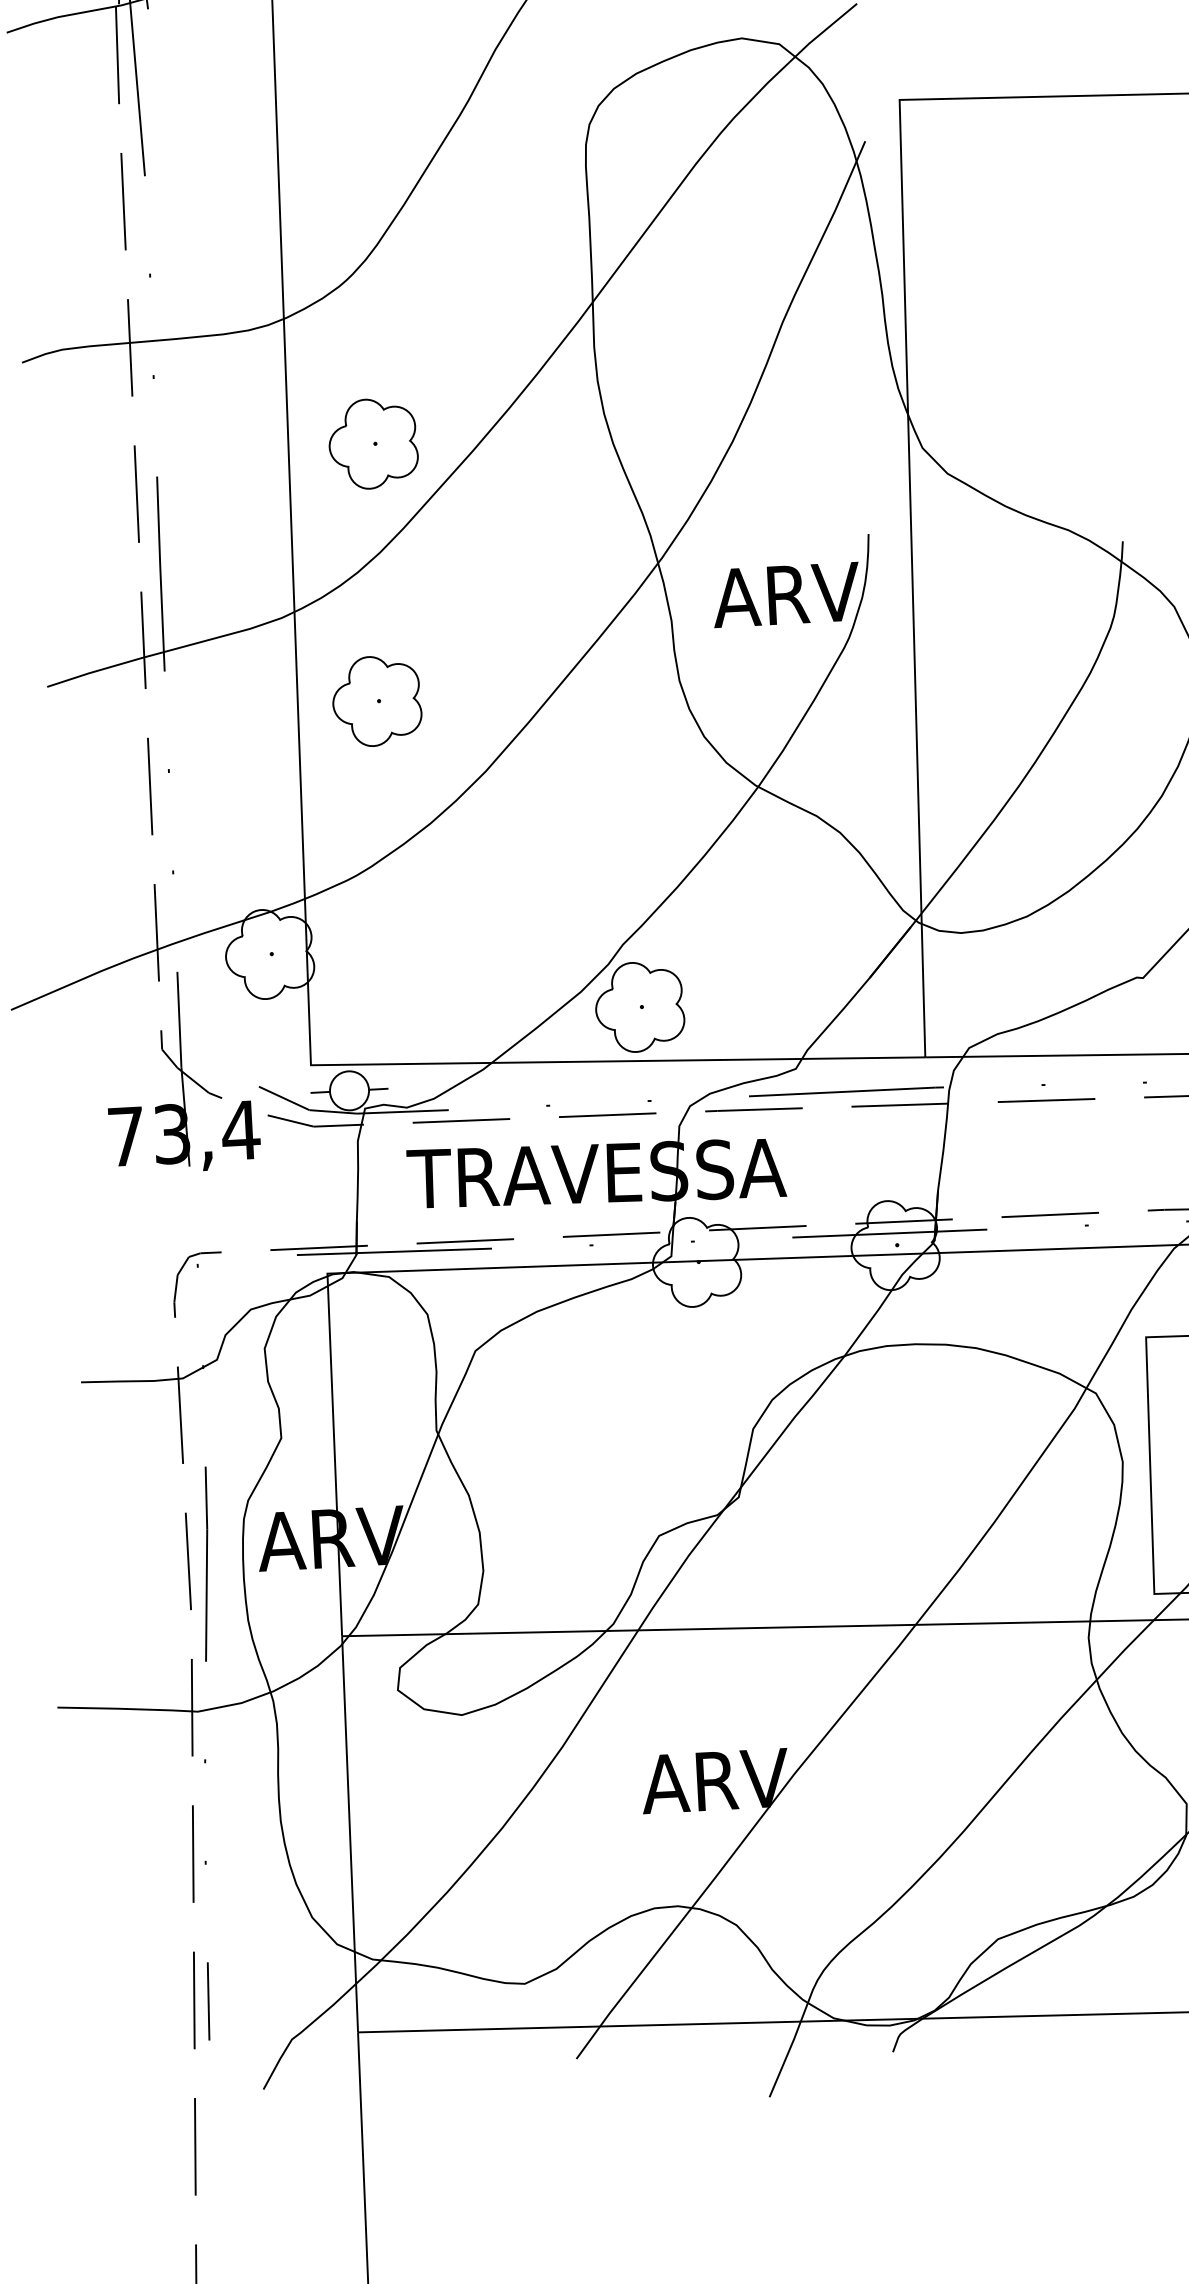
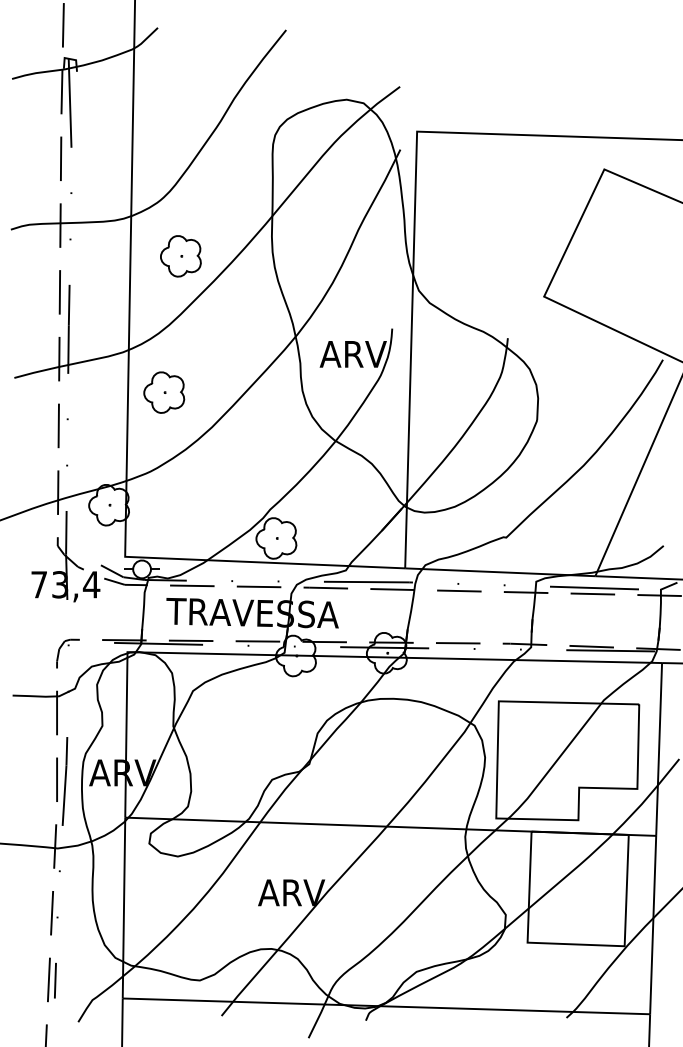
part: (372, 444) -> (180, 256), moved

